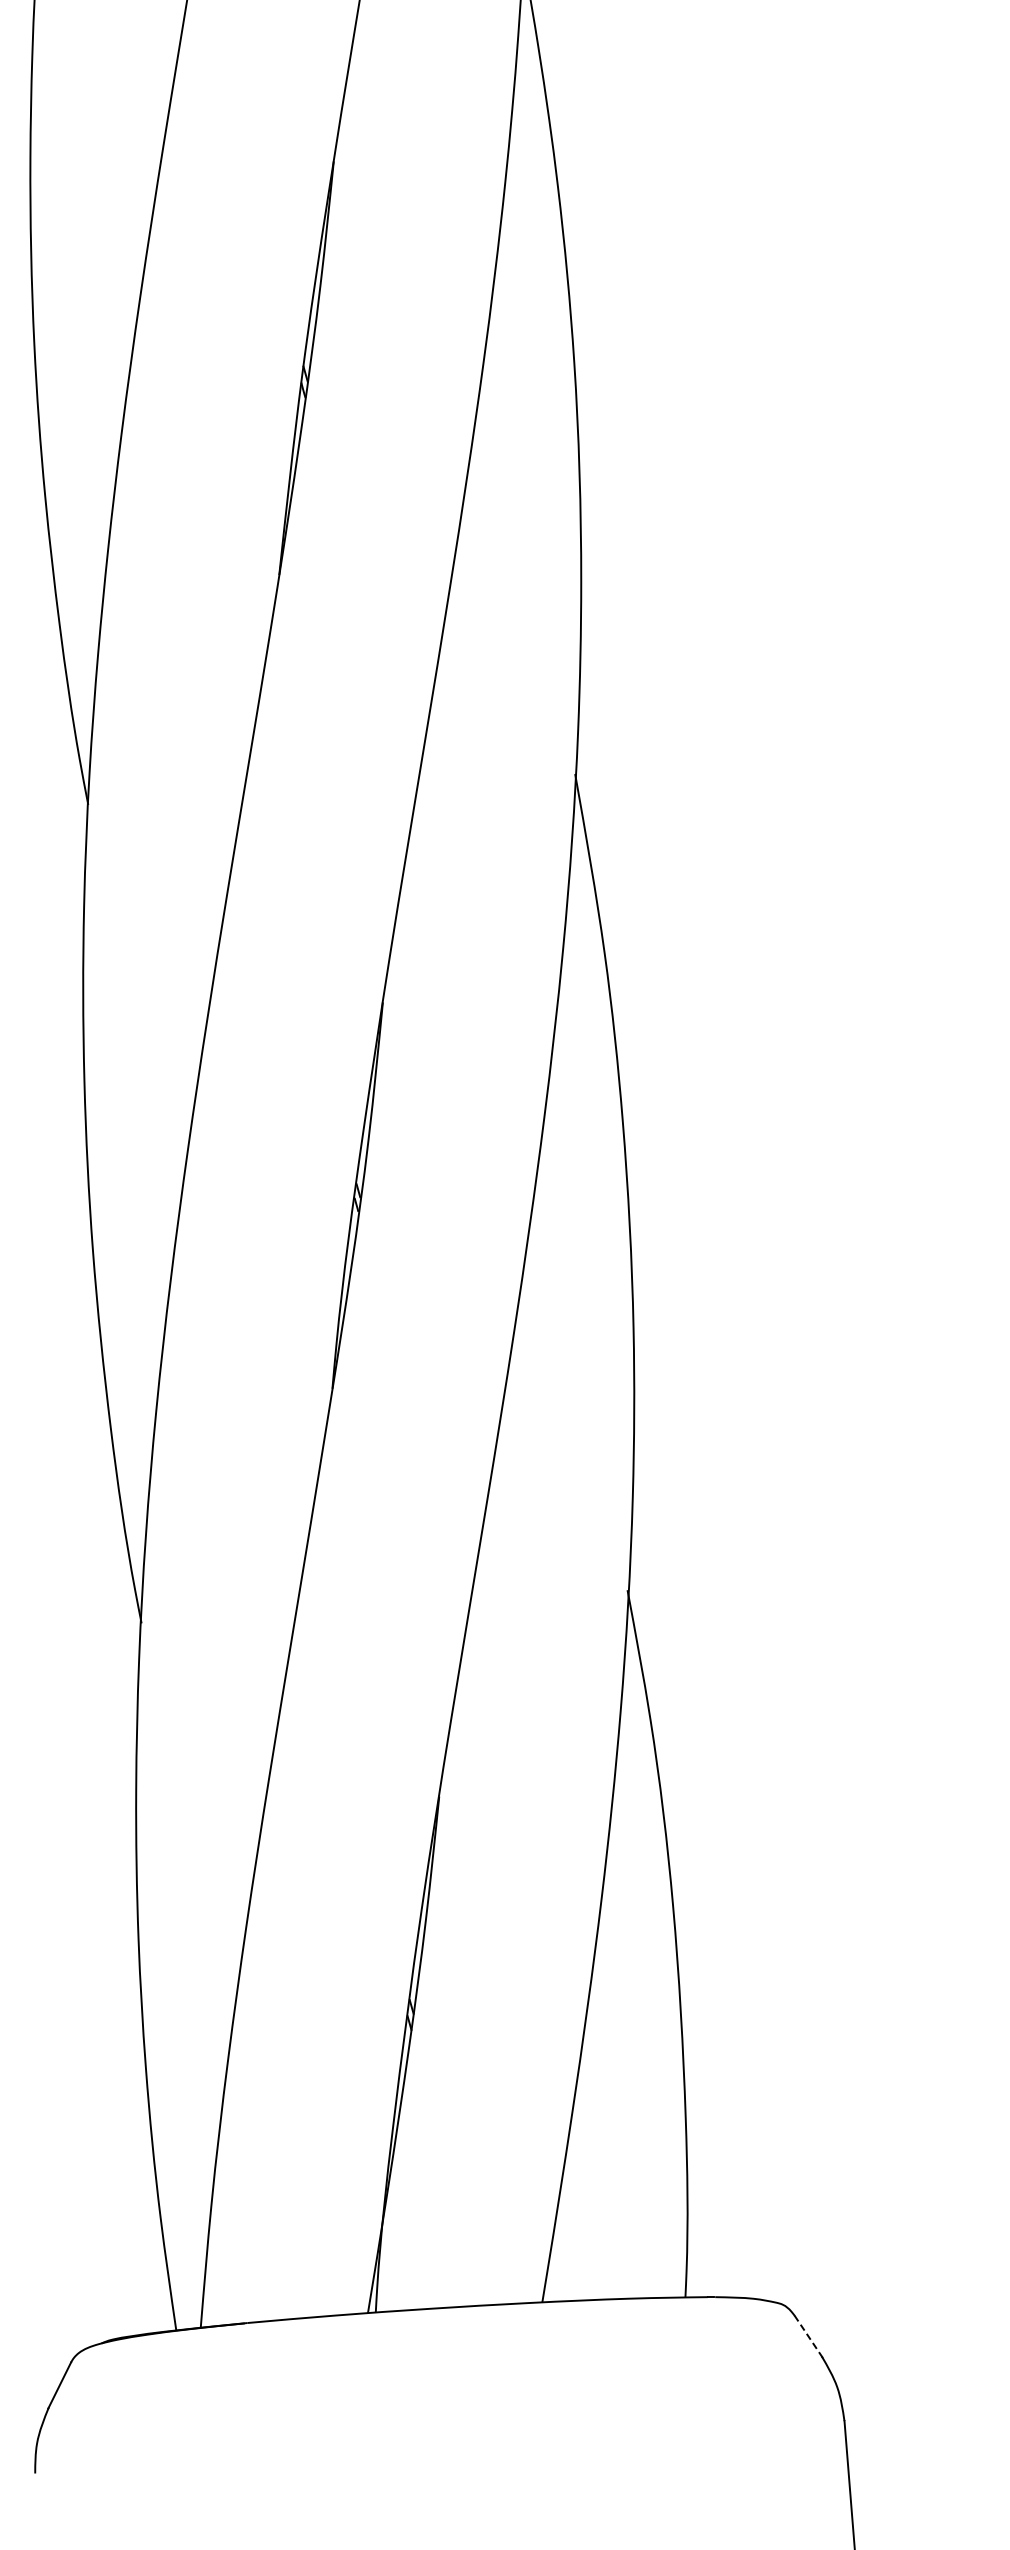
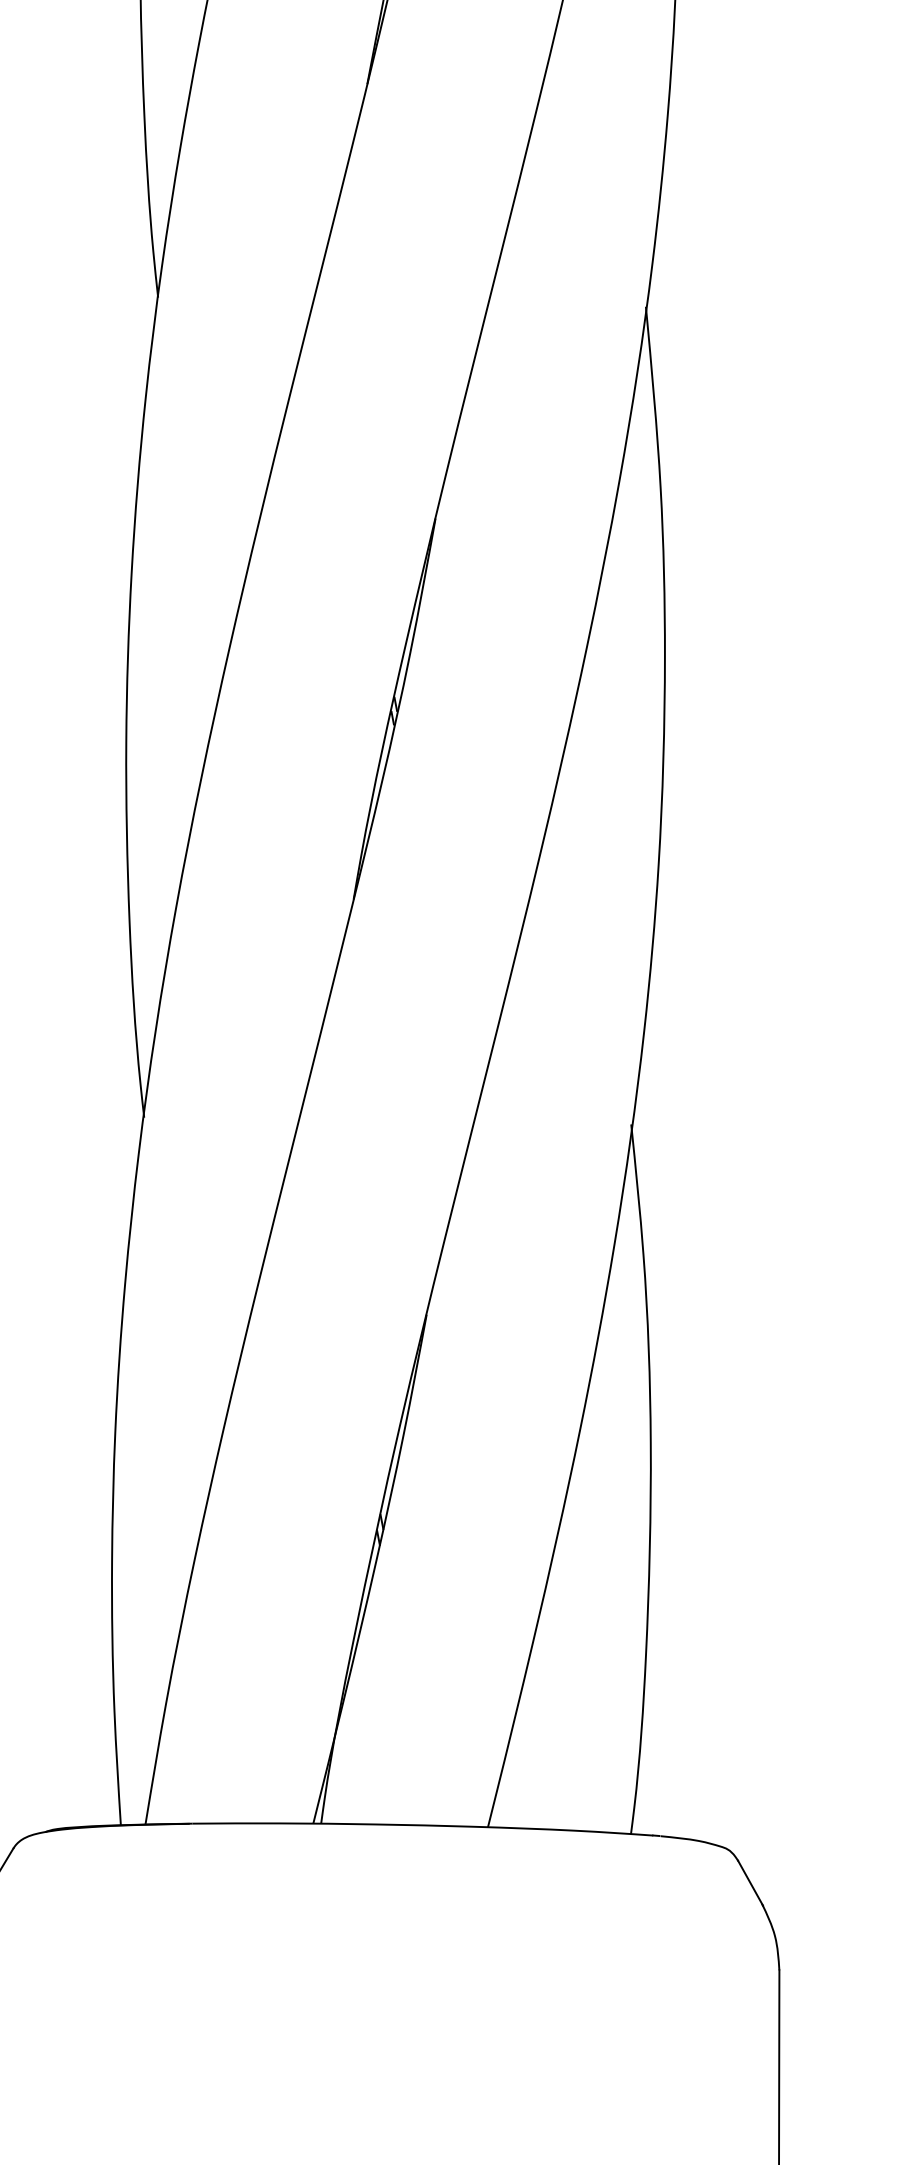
line: (808, 2336) -> (750, 1883), dashed -> solid

